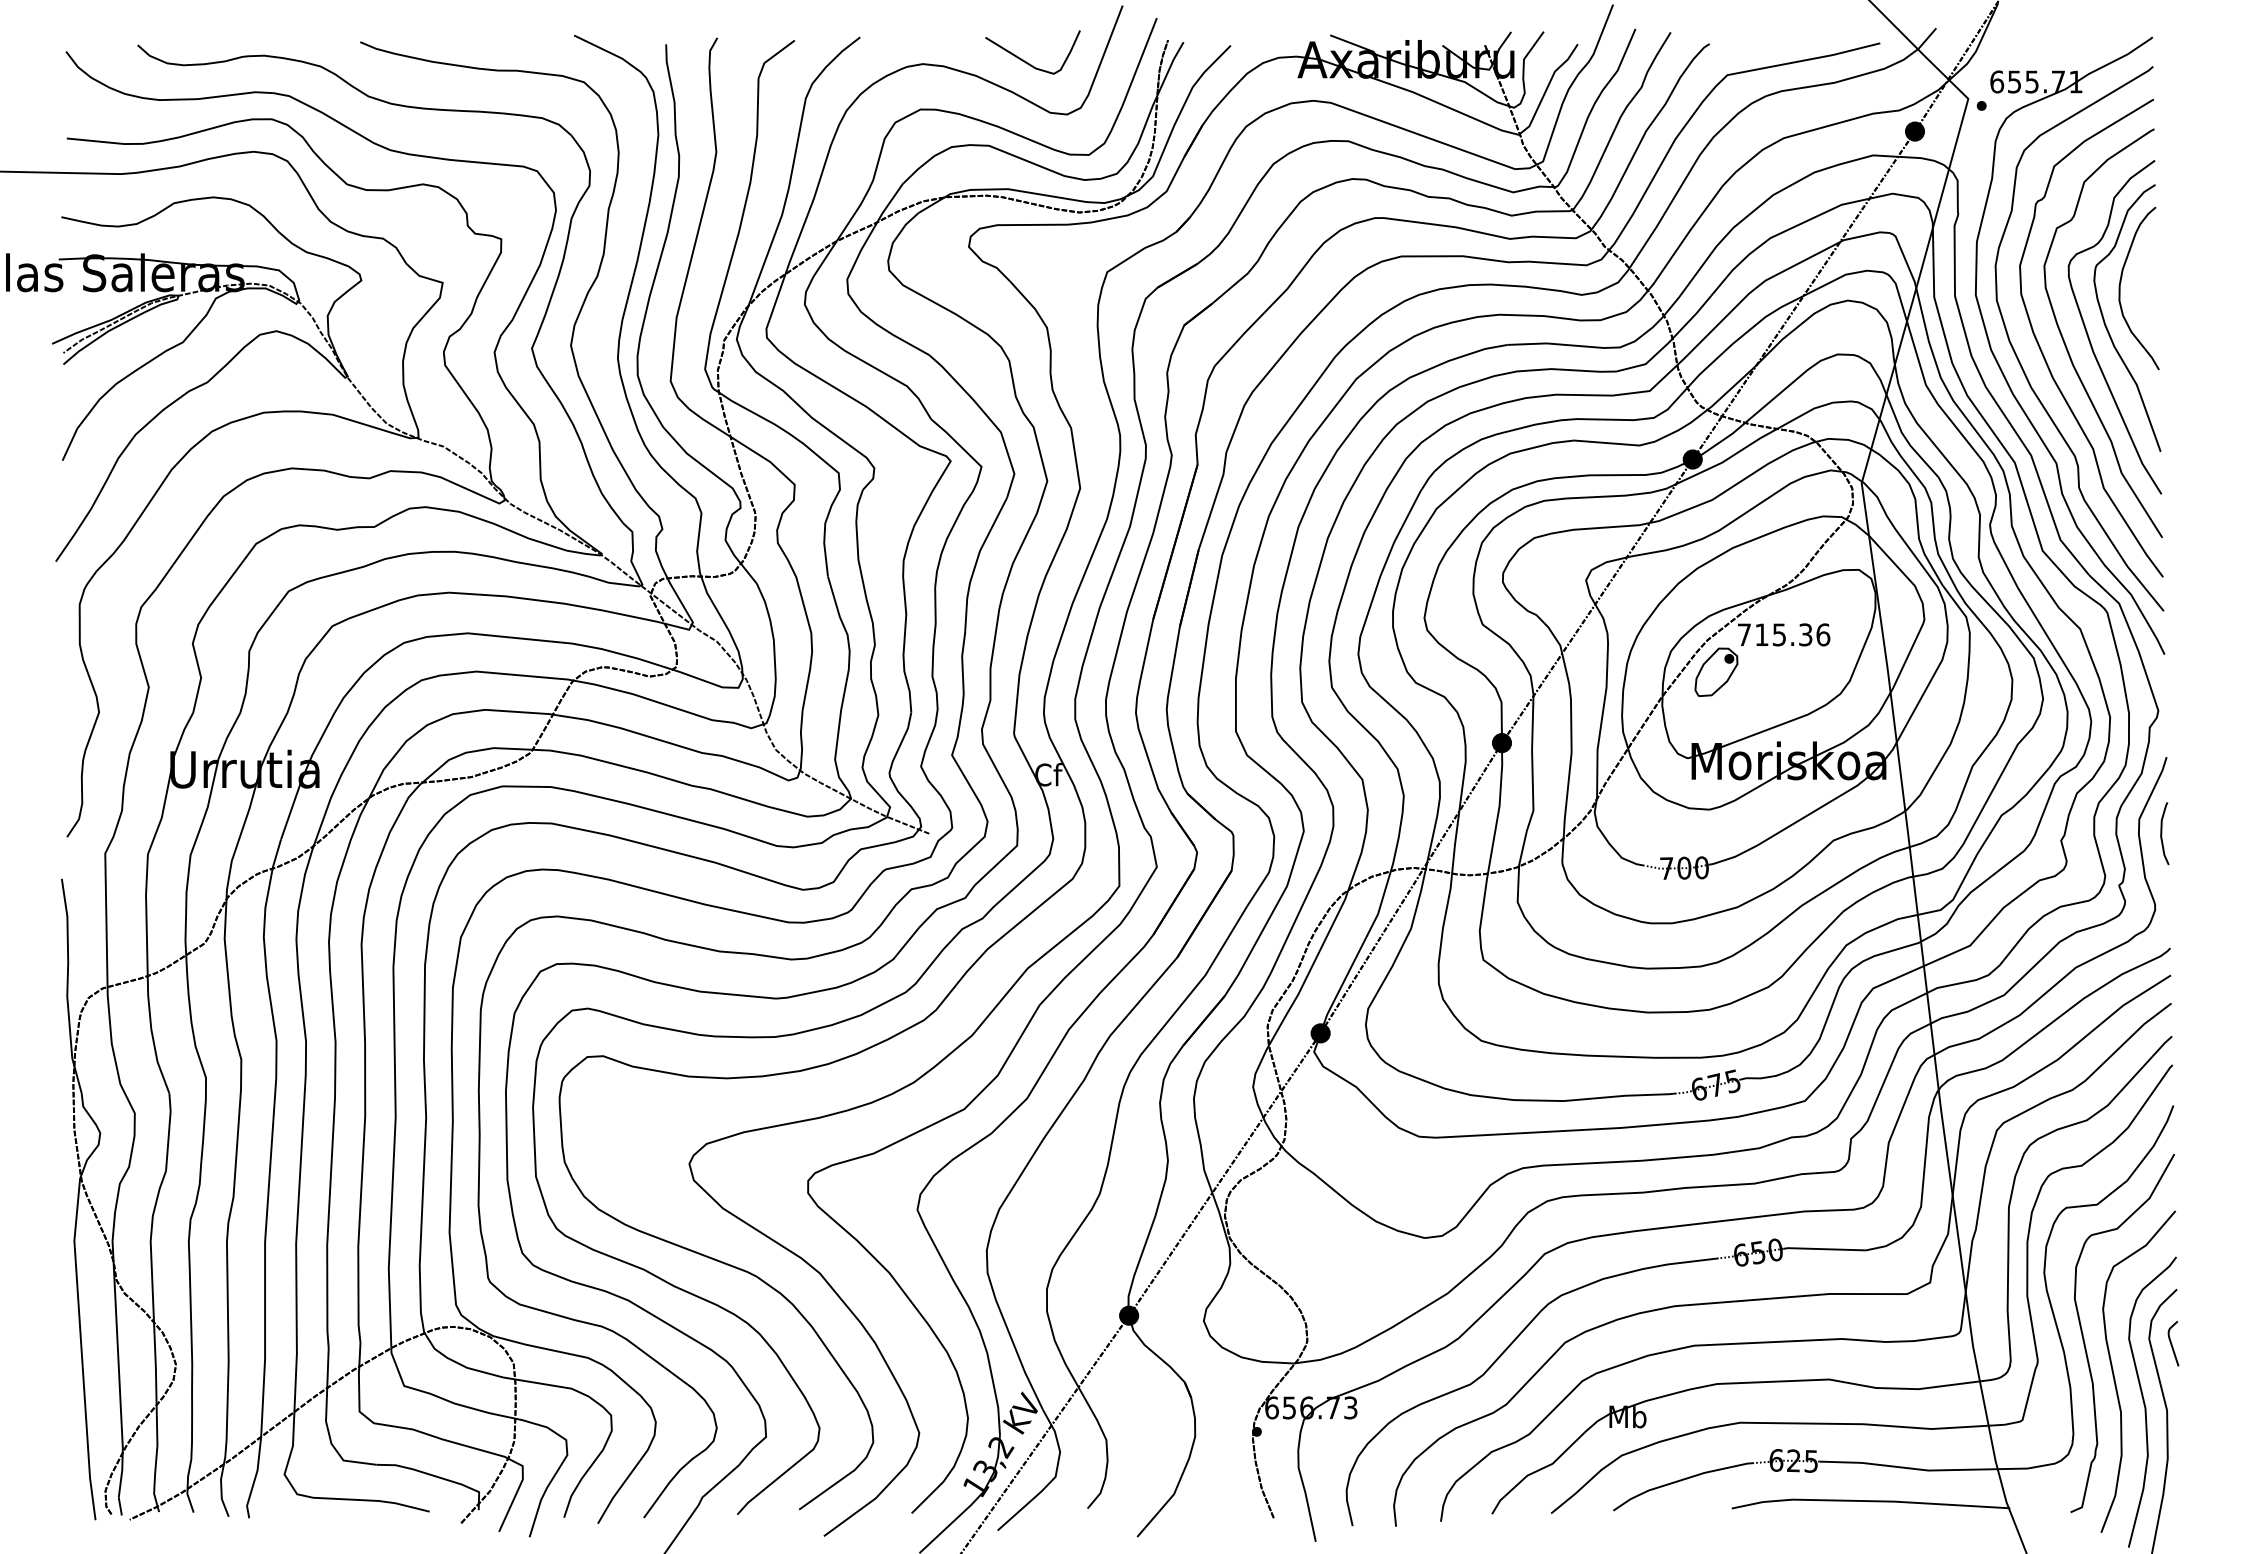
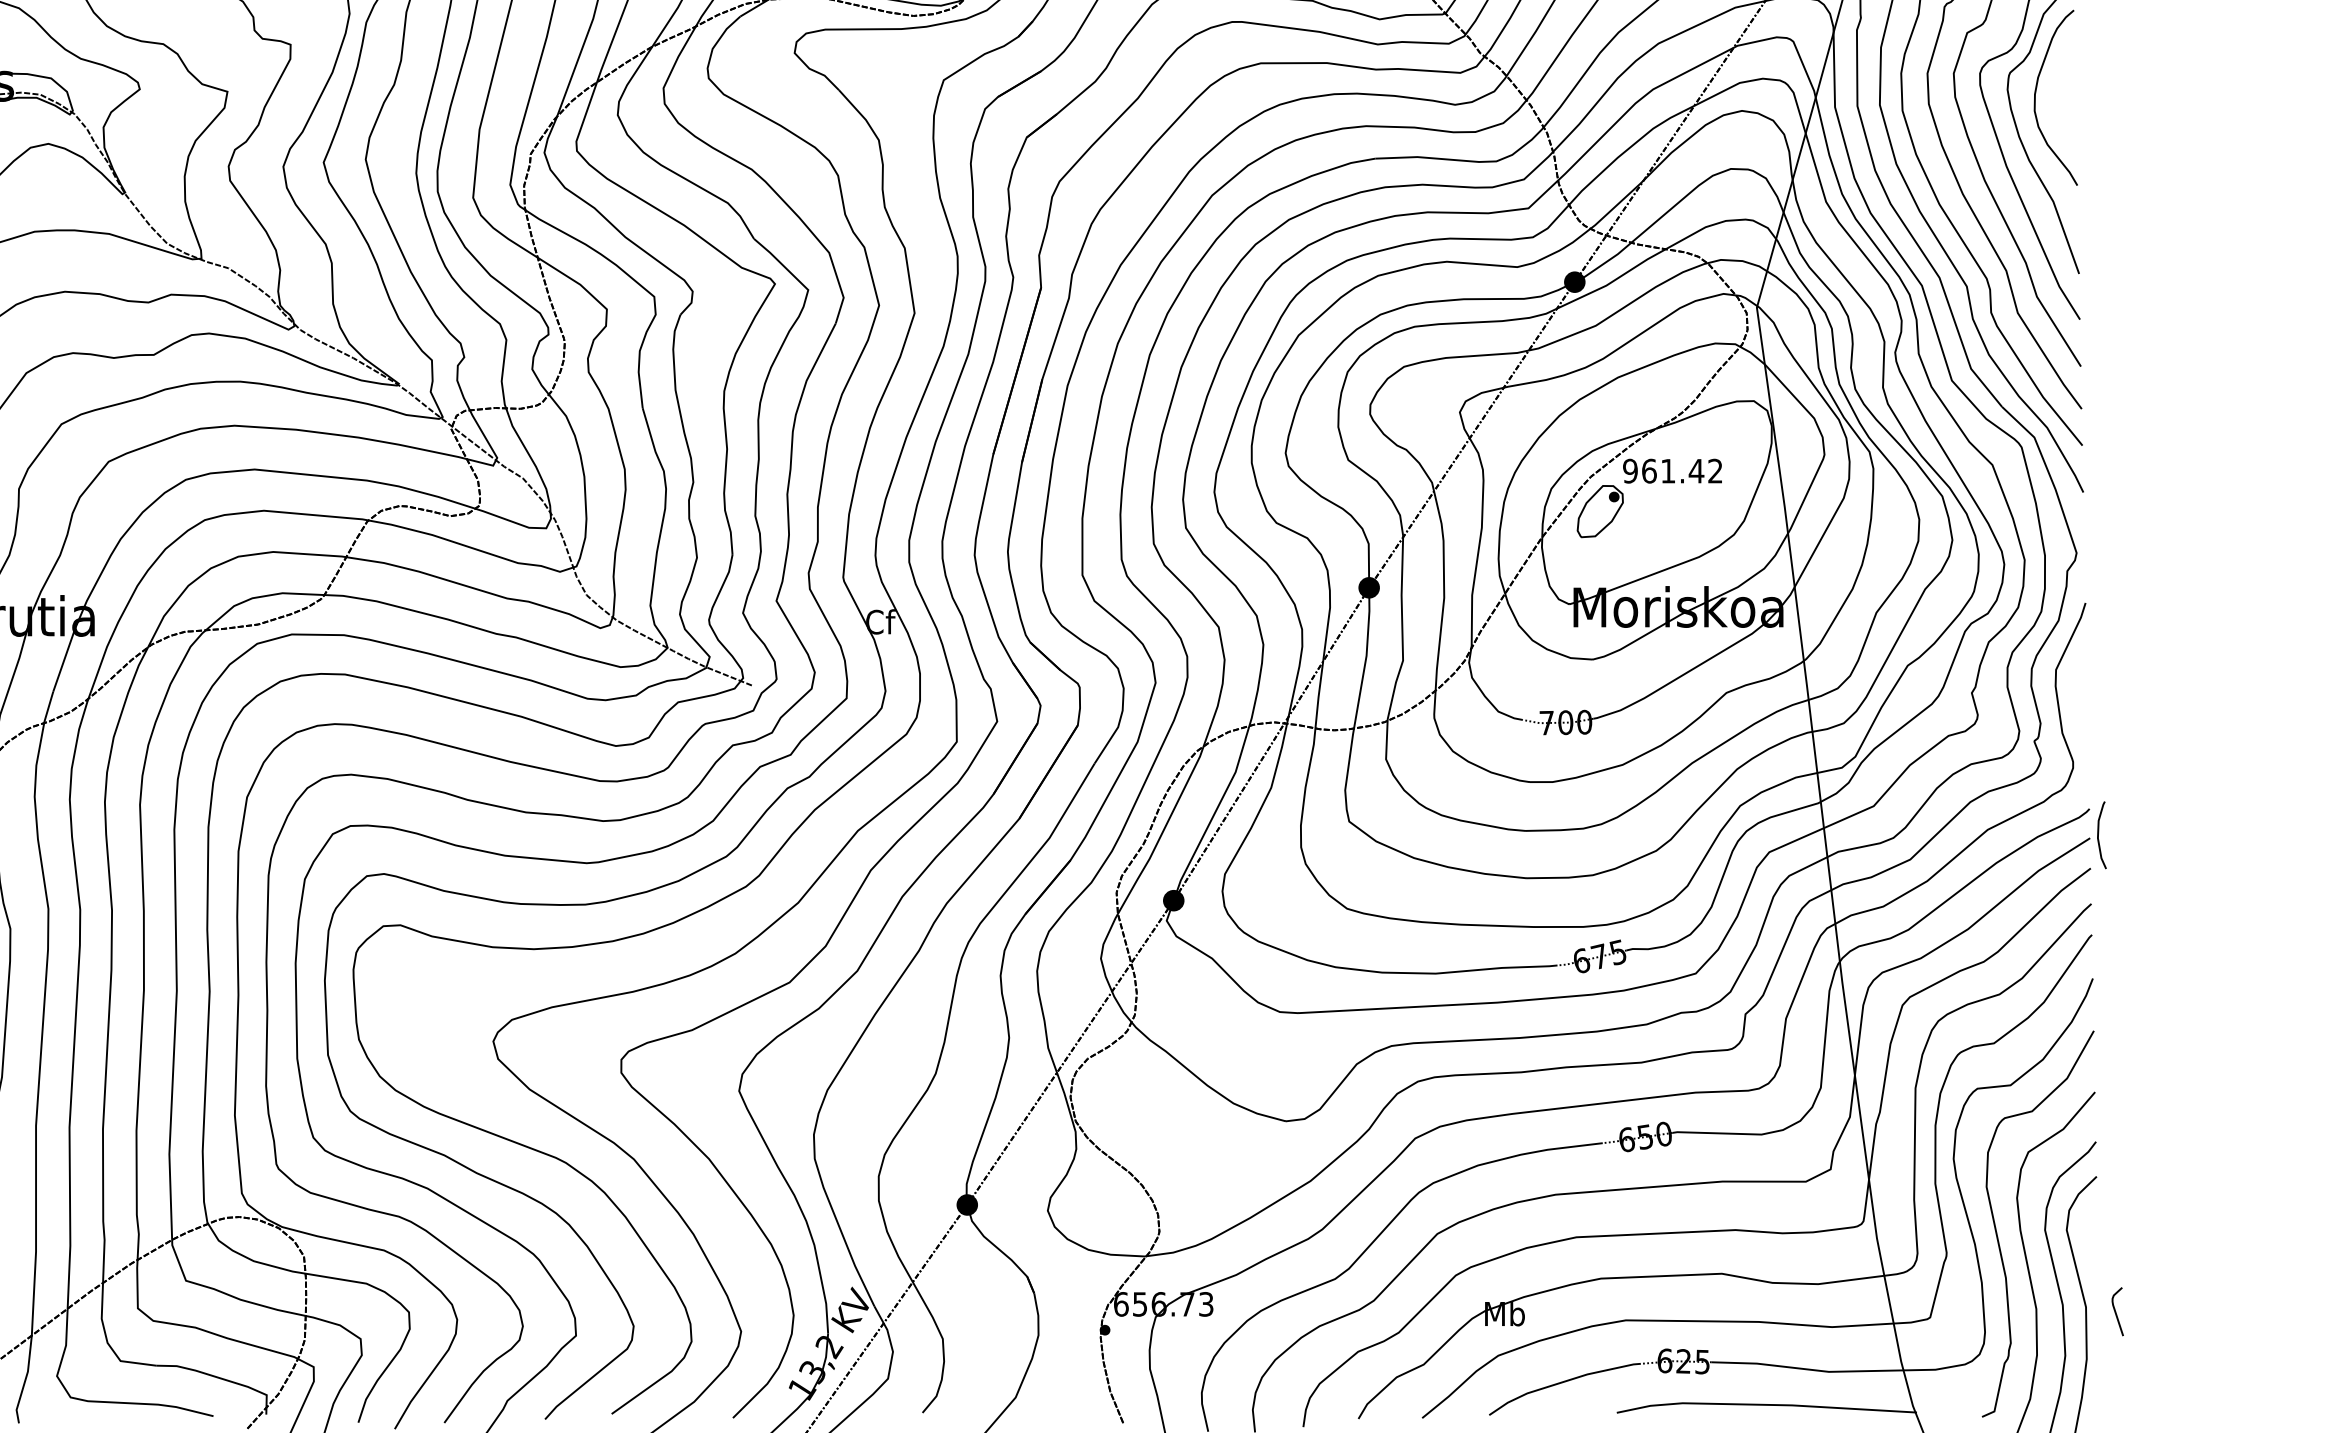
text: (1783, 634) -> (1672, 470), 715.36 -> 961.42
curve: (2162, 833) -> (2099, 835), moved
curve: (2172, 1343) -> (2116, 1311), moved

